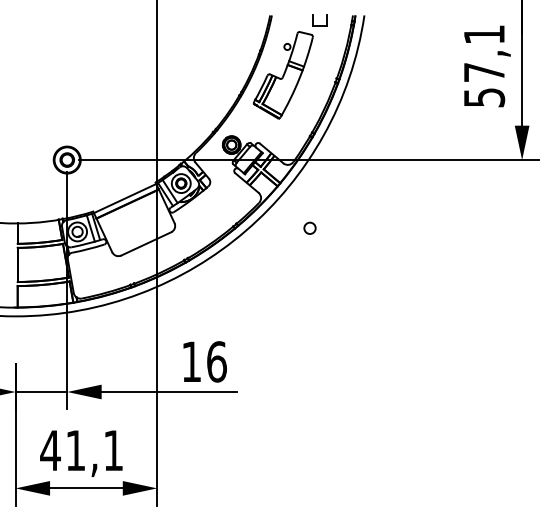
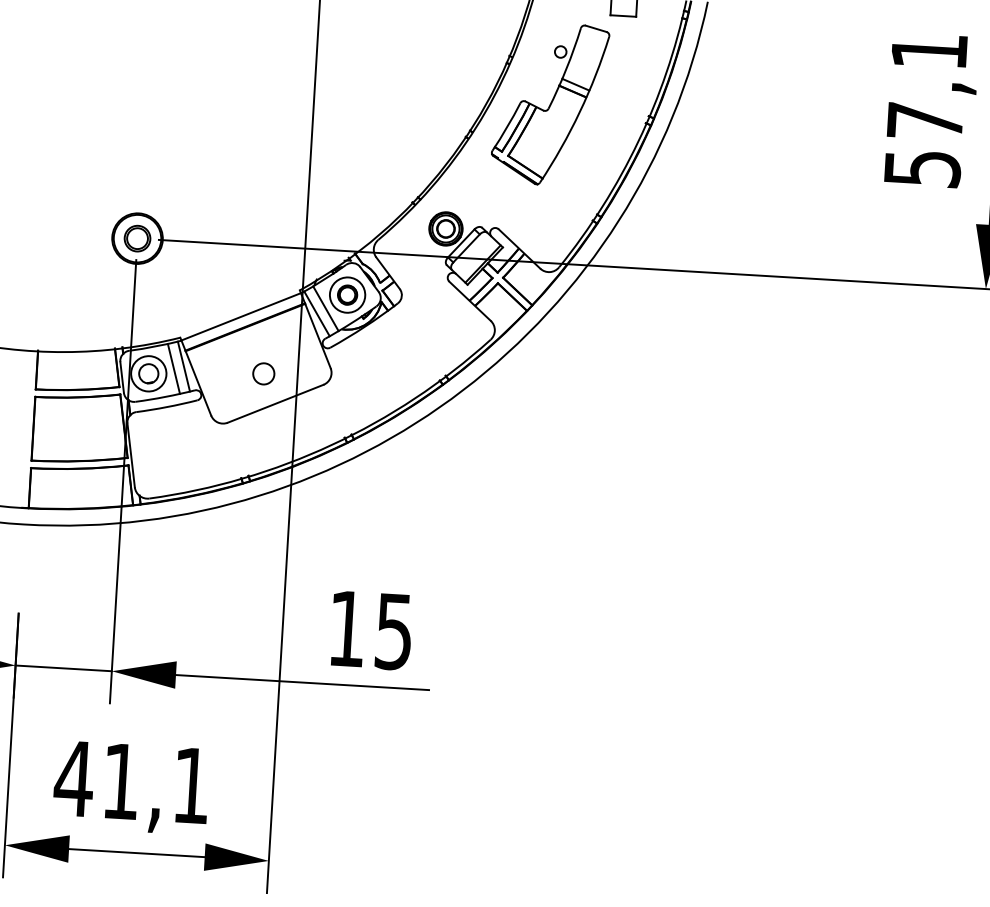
circle: (309, 227) -> (262, 372), moved
text: (216, 361) -> (393, 630), 16 -> 15

